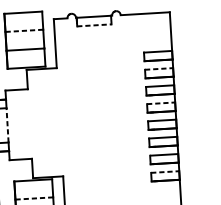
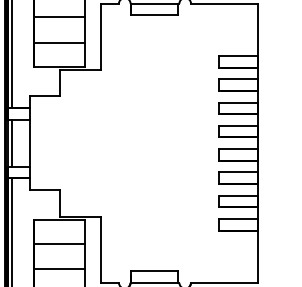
line: (94, 25) -> (155, 15), dashed -> solid
line: (24, 31) -> (59, 17), dashed -> solid
line: (159, 69) -> (238, 79), dashed -> solid
line: (161, 103) -> (238, 125), dashed -> solid
line: (7, 124) -> (29, 142), dashed -> solid
line: (165, 171) -> (238, 218), dashed -> solid
line: (34, 198) -> (59, 244), dashed -> solid

